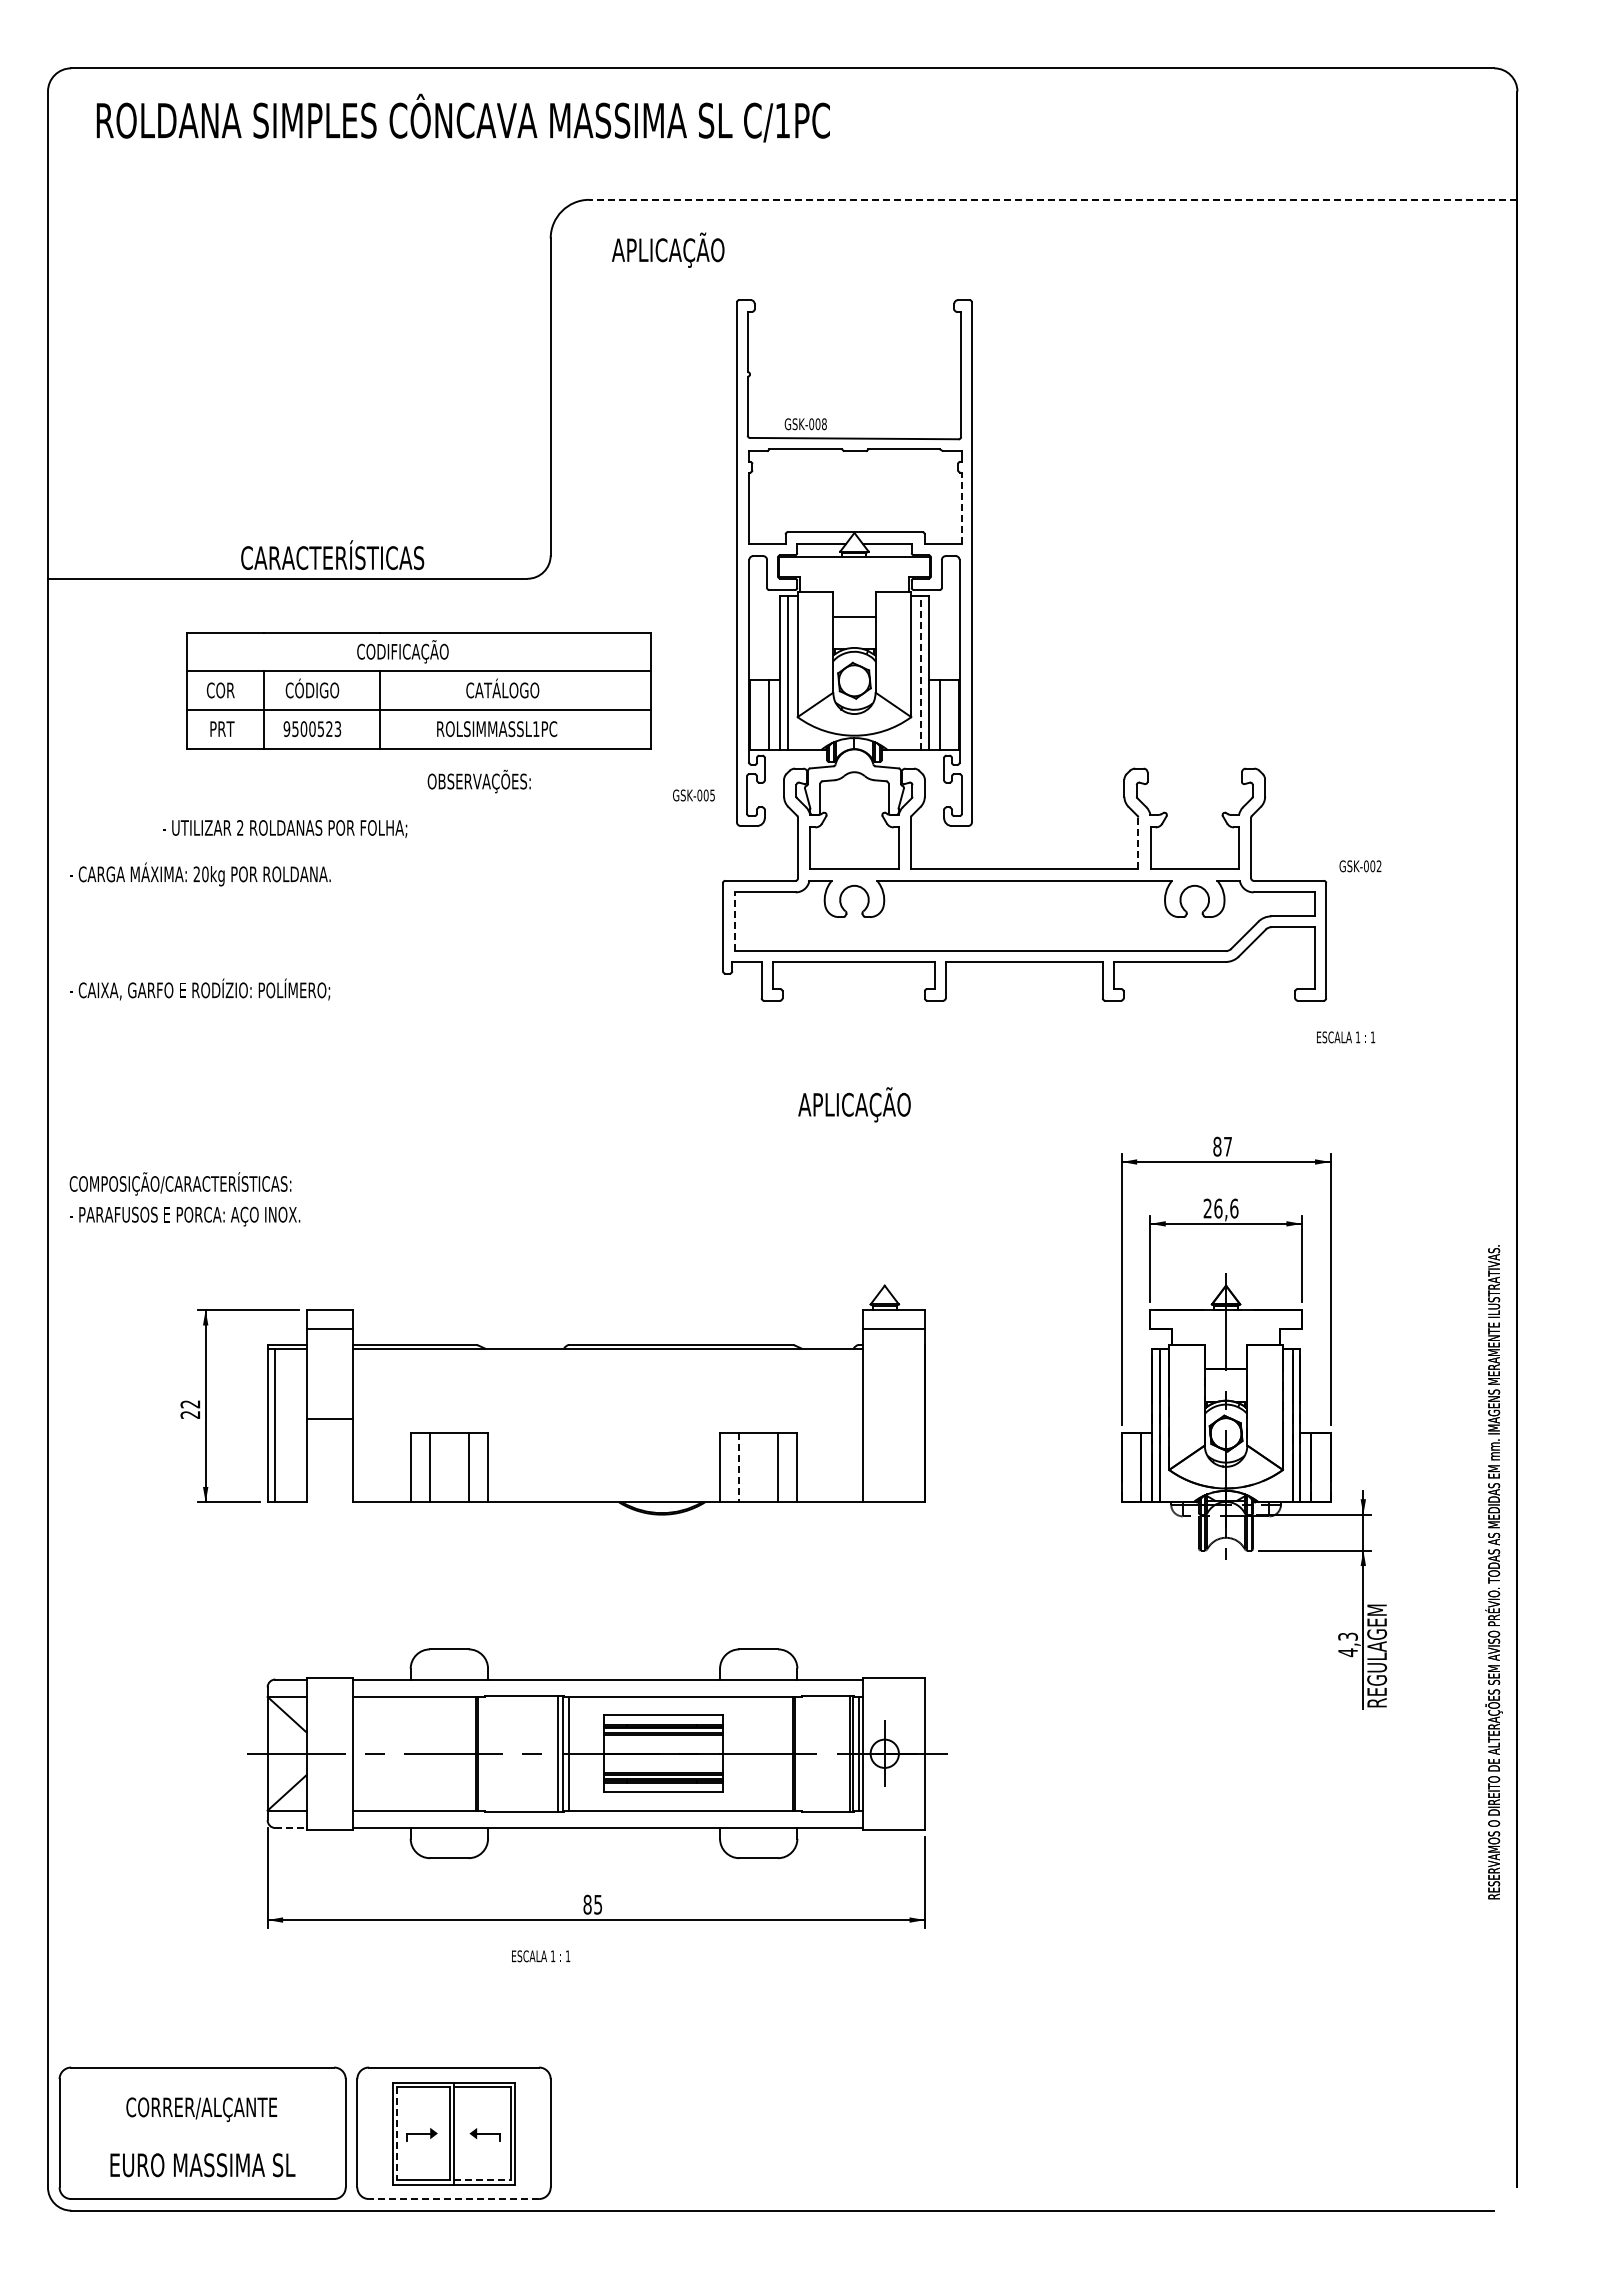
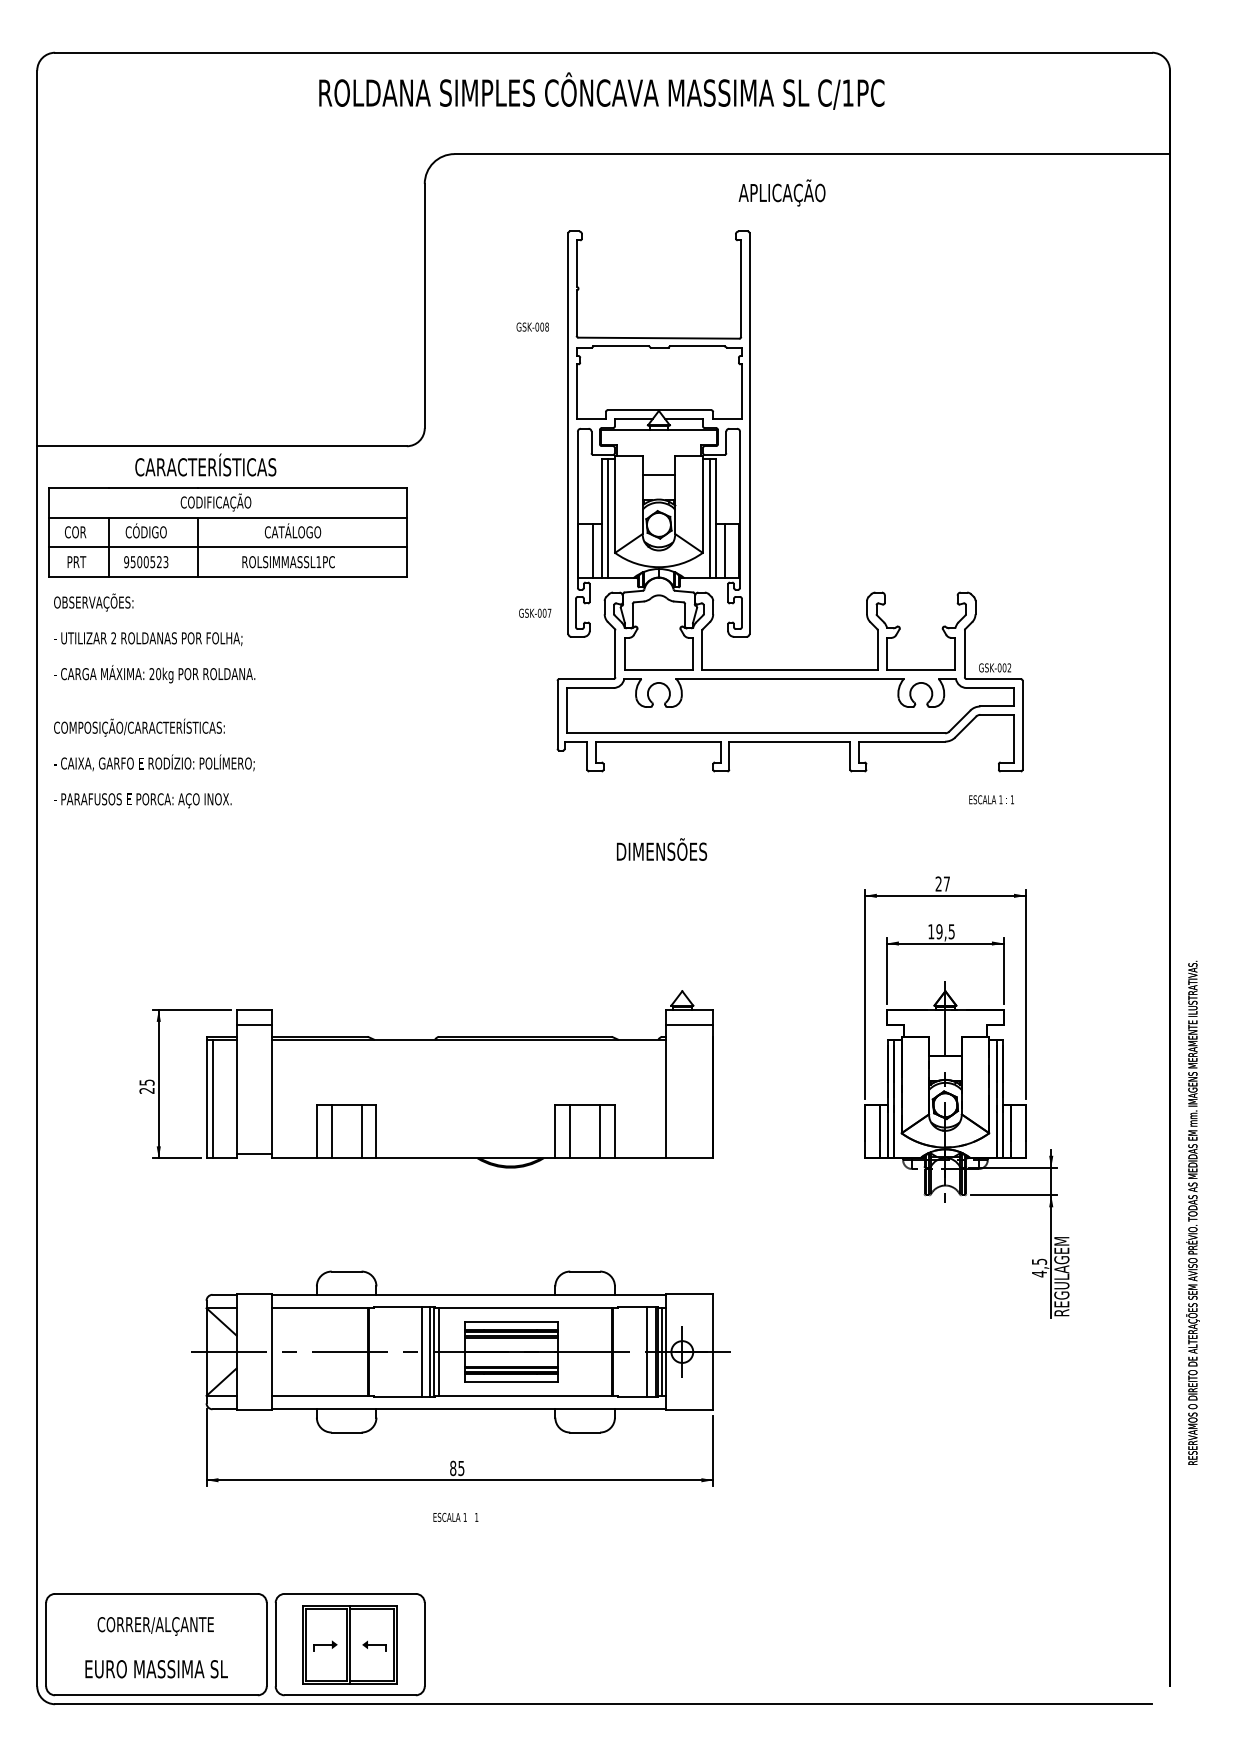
text: (462, 117) -> (601, 90), moved
line: (1052, 199) -> (811, 153), dashed -> solid
text: (668, 249) -> (782, 192), moved
text: (805, 424) -> (532, 327), moved
line: (961, 508) -> (741, 392), dashed -> solid
text: (332, 554) -> (205, 464), moved
line: (920, 672) -> (709, 518), dashed -> solid
part: (418, 690) -> (228, 532), moved
text: (478, 781) -> (93, 602), moved
text: (712, 795) -> (549, 613), GSK-005 -> GSK-007
text: (285, 828) -> (148, 638), moved
line: (1138, 843) -> (877, 650), dashed -> solid
text: (1360, 866) -> (995, 668), moved
line: (734, 921) -> (566, 710), dashed -> solid
text: (1346, 1037) -> (992, 799), moved
text: (857, 1104) -> (661, 851), APLICAÇÃO -> DIMENSÕES
text: (1217, 1146) -> (938, 883), 87 -> 27
text: (180, 1183) -> (139, 727), moved
text: (1220, 1208) -> (941, 931), 26,6 -> 19,5
text: (185, 1216) -> (143, 800), moved
text: (190, 1404) -> (147, 1082), 22 -> 25
line: (329, 1418) -> (254, 1153), moved
line: (739, 1467) -> (570, 1131), dashed -> solid
text: (1493, 1572) -> (1192, 1213), moved
text: (1347, 1636) -> (1039, 1261), 4,3 -> 4,5
line: (546, 1753) -> (421, 1351), added
line: (839, 1753) -> (647, 1351), added
line: (291, 1828) -> (224, 1409), dashed -> solid
text: (541, 1956) -> (456, 1517), moved
line: (397, 2133) -> (306, 1644), dashed -> solid
line: (482, 2180) -> (372, 1681), dashed -> solid
line: (453, 2199) -> (349, 1695), dashed -> solid

